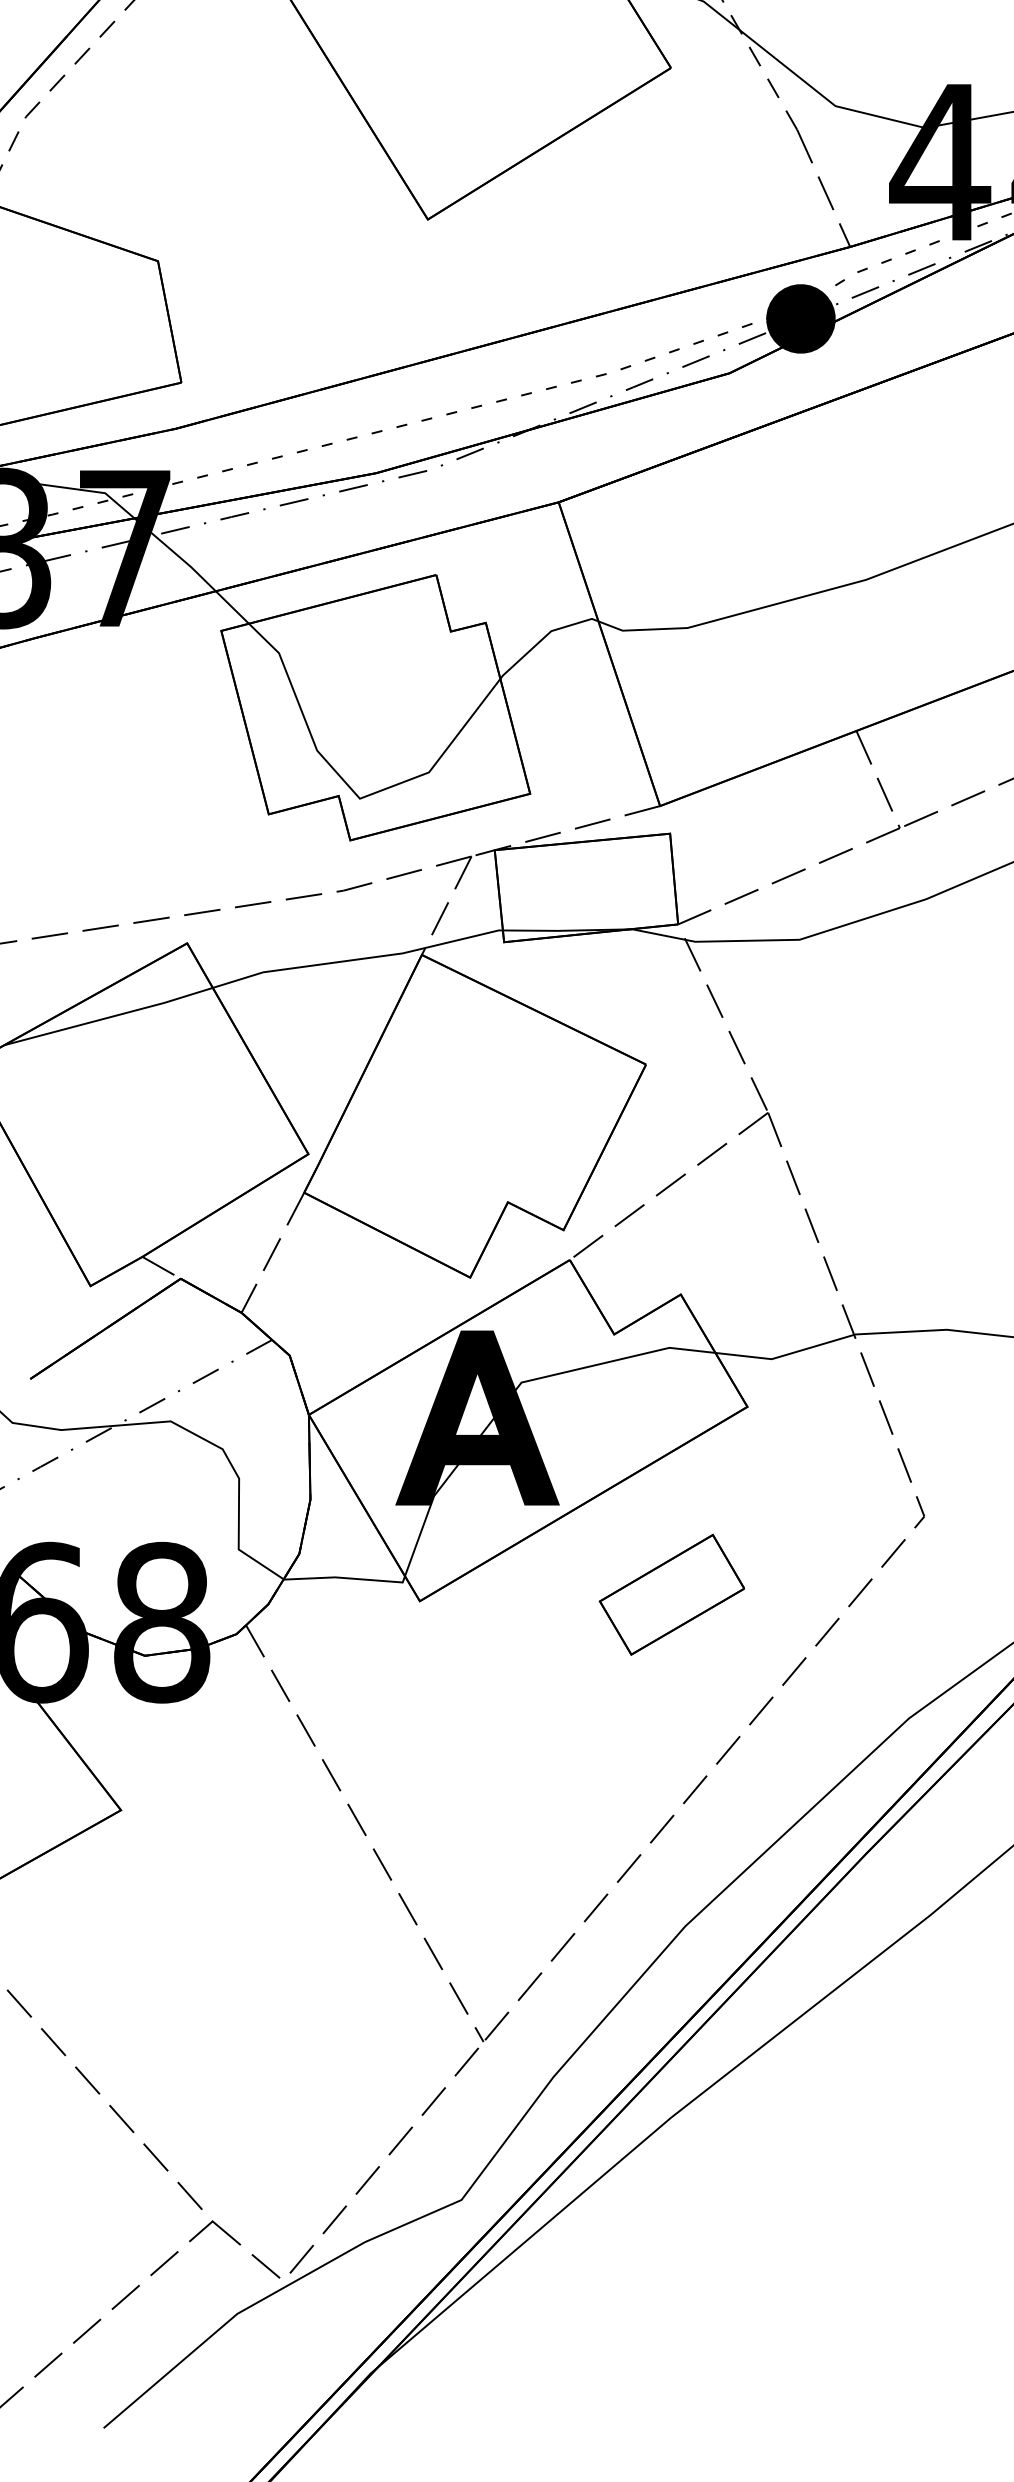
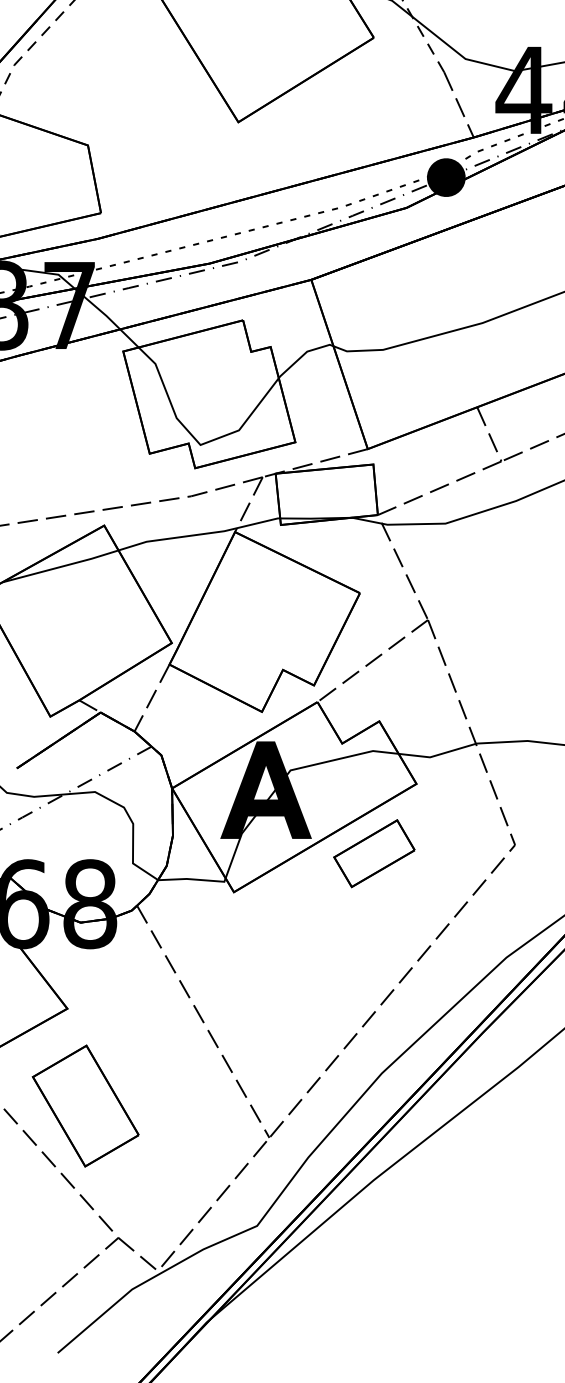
part: (672, 1594) -> (374, 853), moved
part: (153, 1983) -> (85, 1105), added

